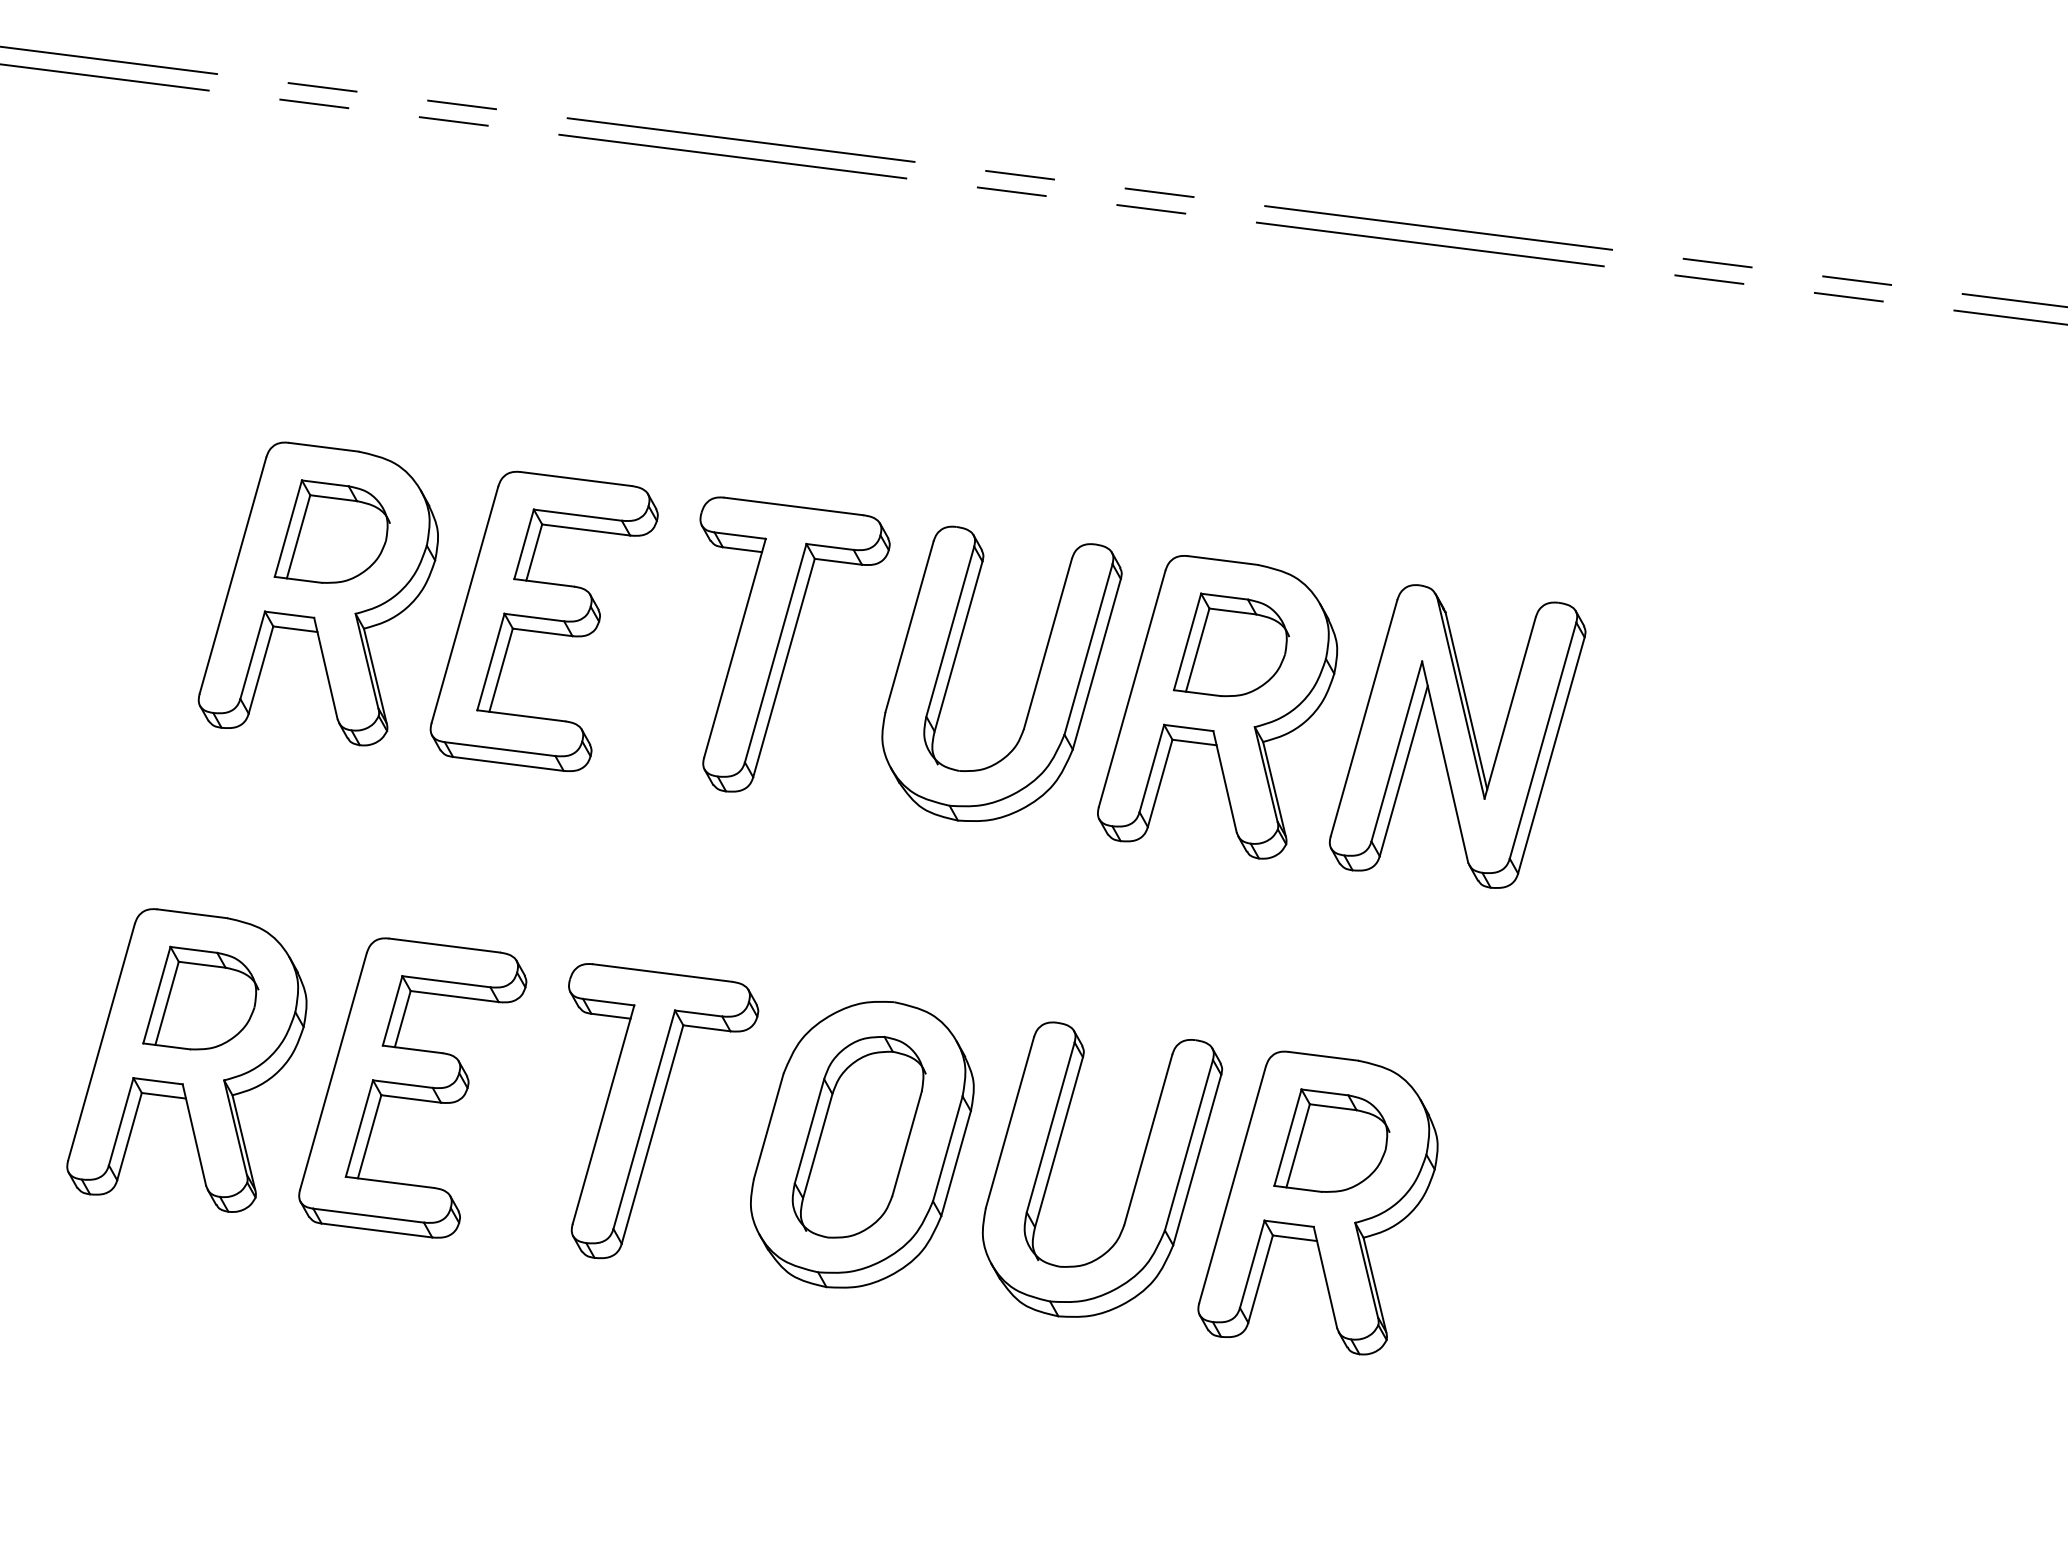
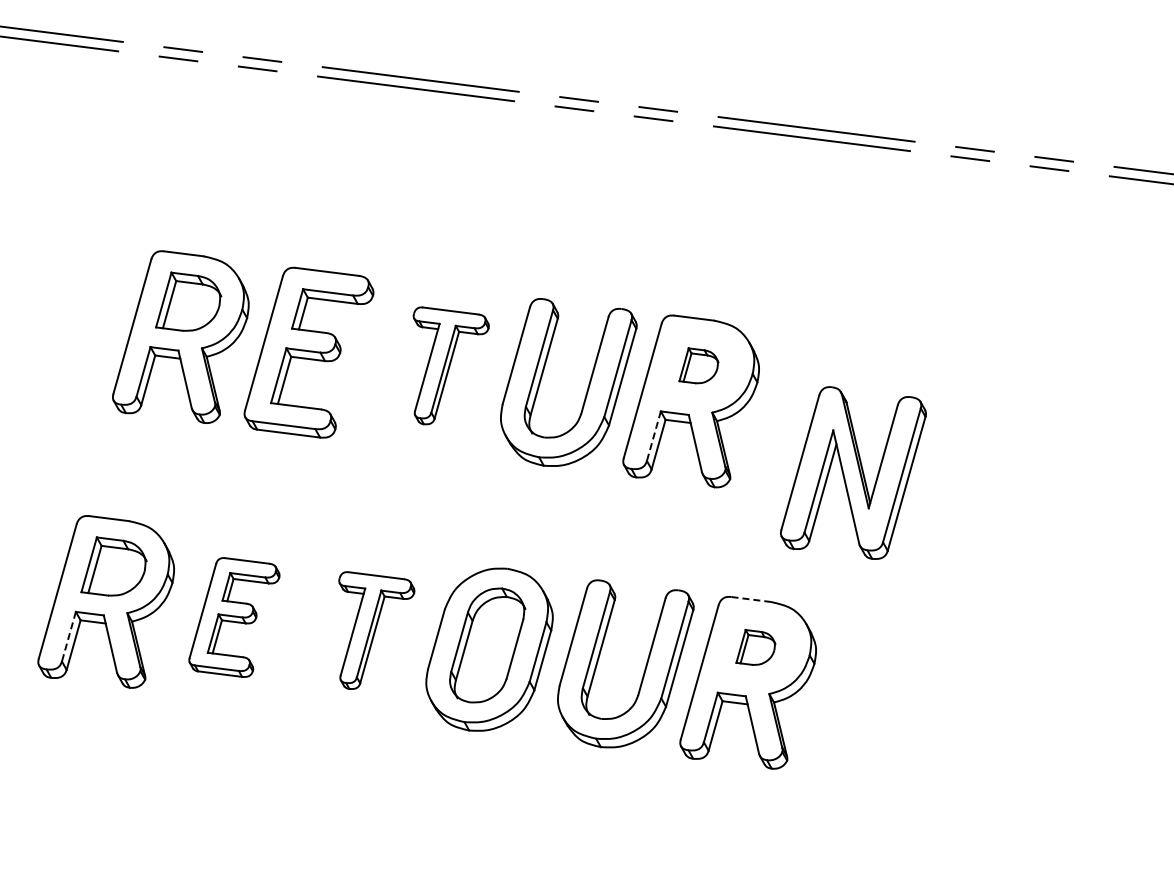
part: (793, 643) -> (450, 365), size x0.7
part: (1230, 643) -> (698, 365), size x0.6
part: (1457, 735) -> (853, 472), moved
line: (1151, 769) -> (653, 436), solid -> dashed
line: (1323, 1056) -> (751, 599), solid -> dashed
part: (412, 1087) -> (234, 617), size x0.7
part: (663, 1110) -> (376, 630), size x0.7
line: (120, 1121) -> (68, 636), solid -> dashed
part: (1330, 1140) -> (755, 647), size x0.6

